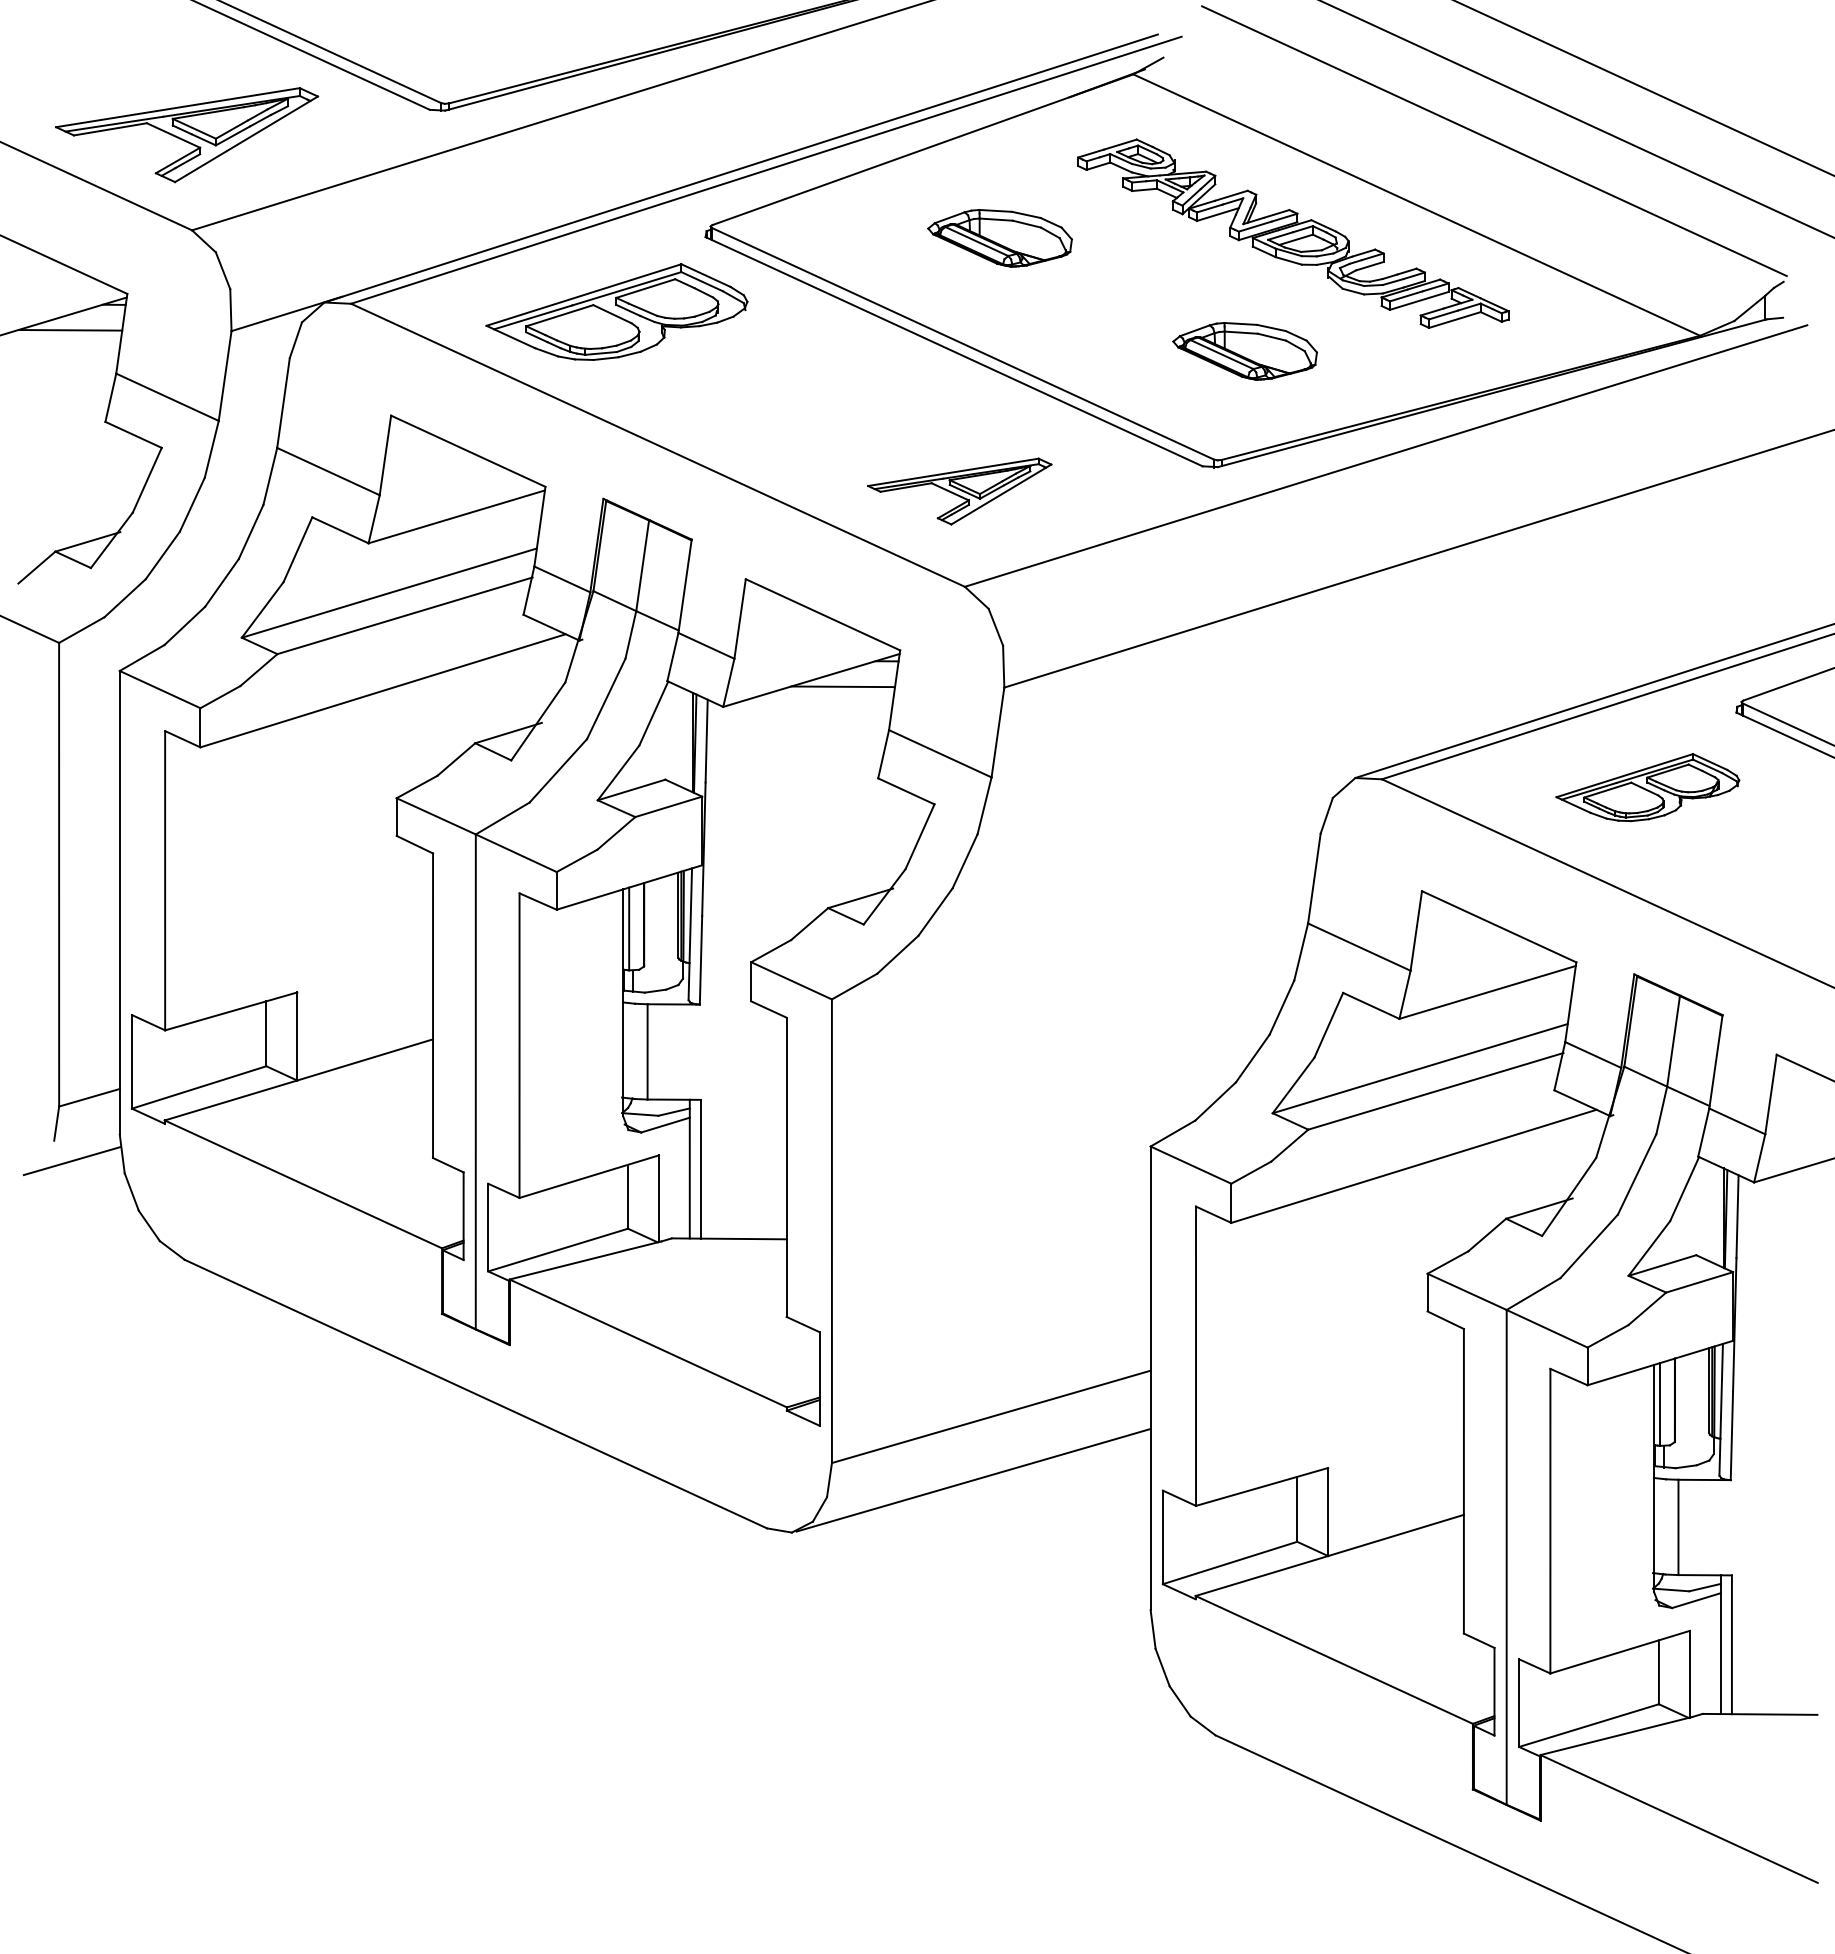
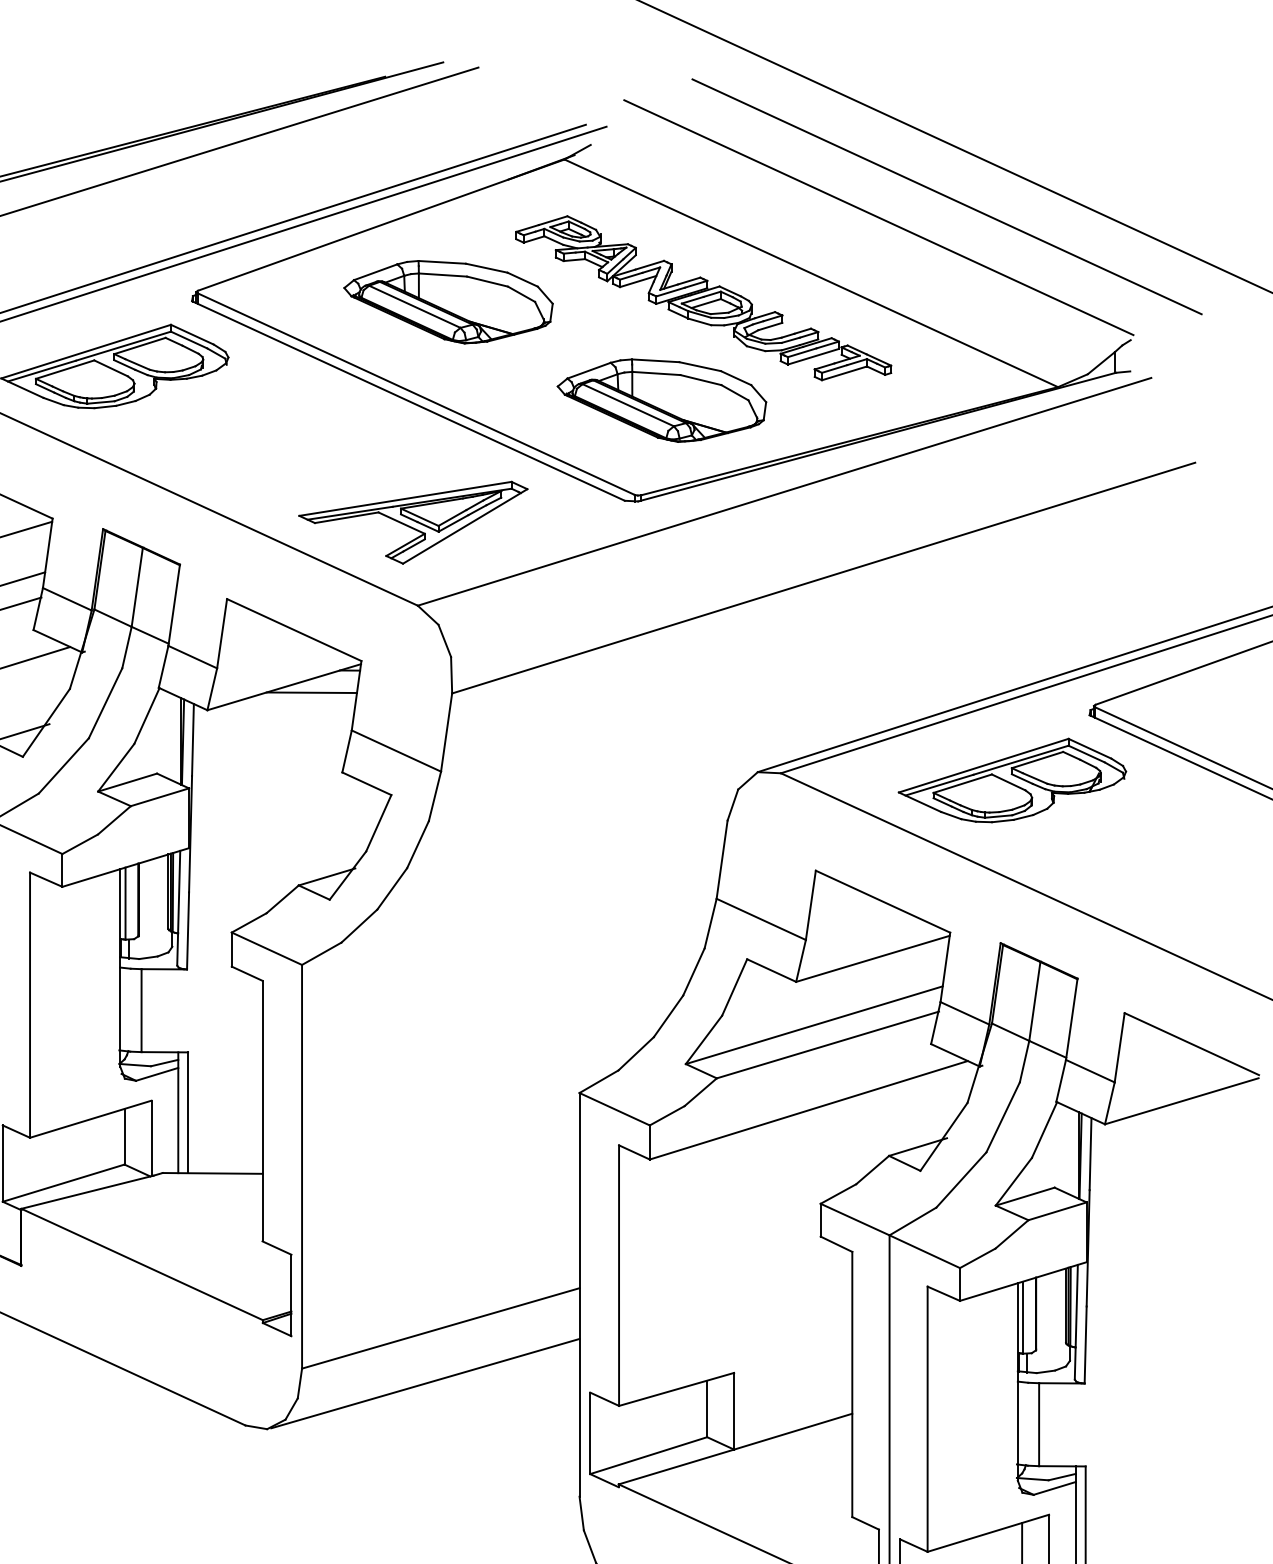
part: (999, 238) -> (447, 302), size x1.67
part: (1244, 351) -> (661, 400), size x1.67
part: (959, 491) -> (413, 522), size x1.43
part: (1647, 787) -> (1012, 780), size x1.43

